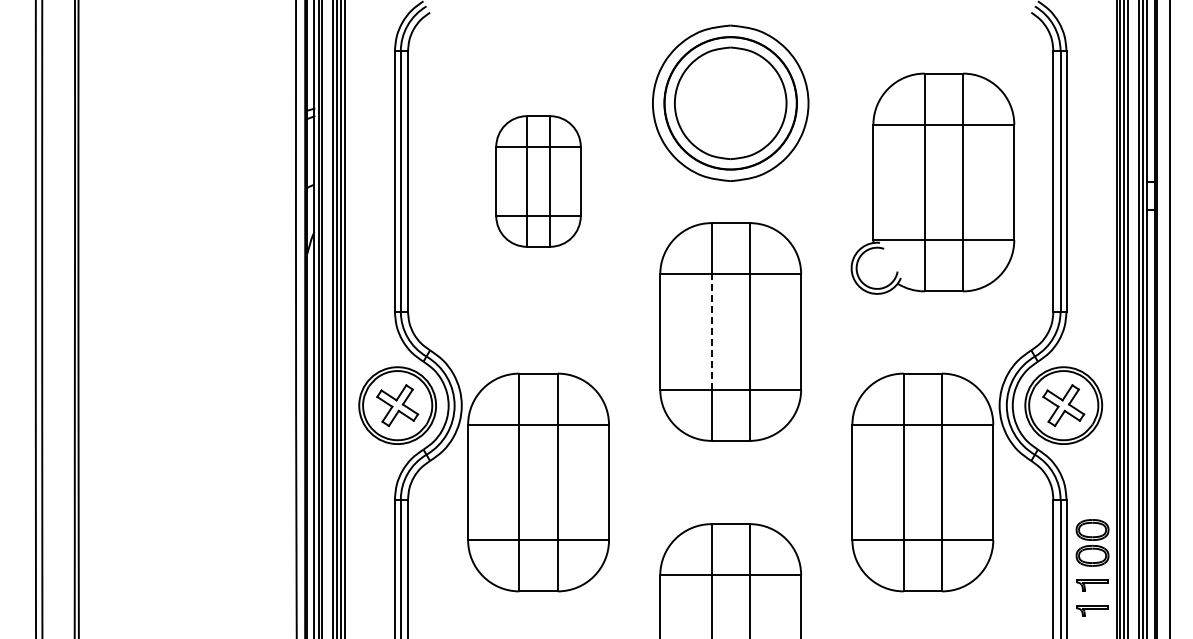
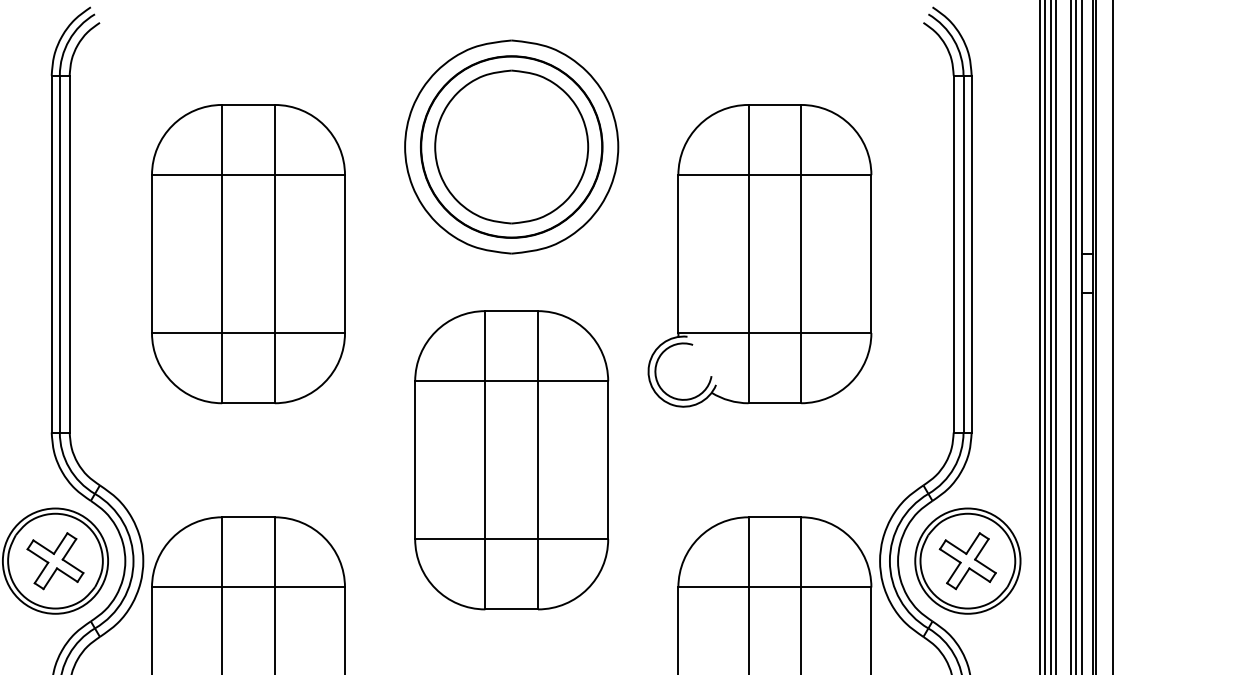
part: (538, 181) -> (248, 254), size x1.67
part: (932, 183) -> (759, 255), moved
line: (711, 332) -> (485, 460), dashed -> solid

